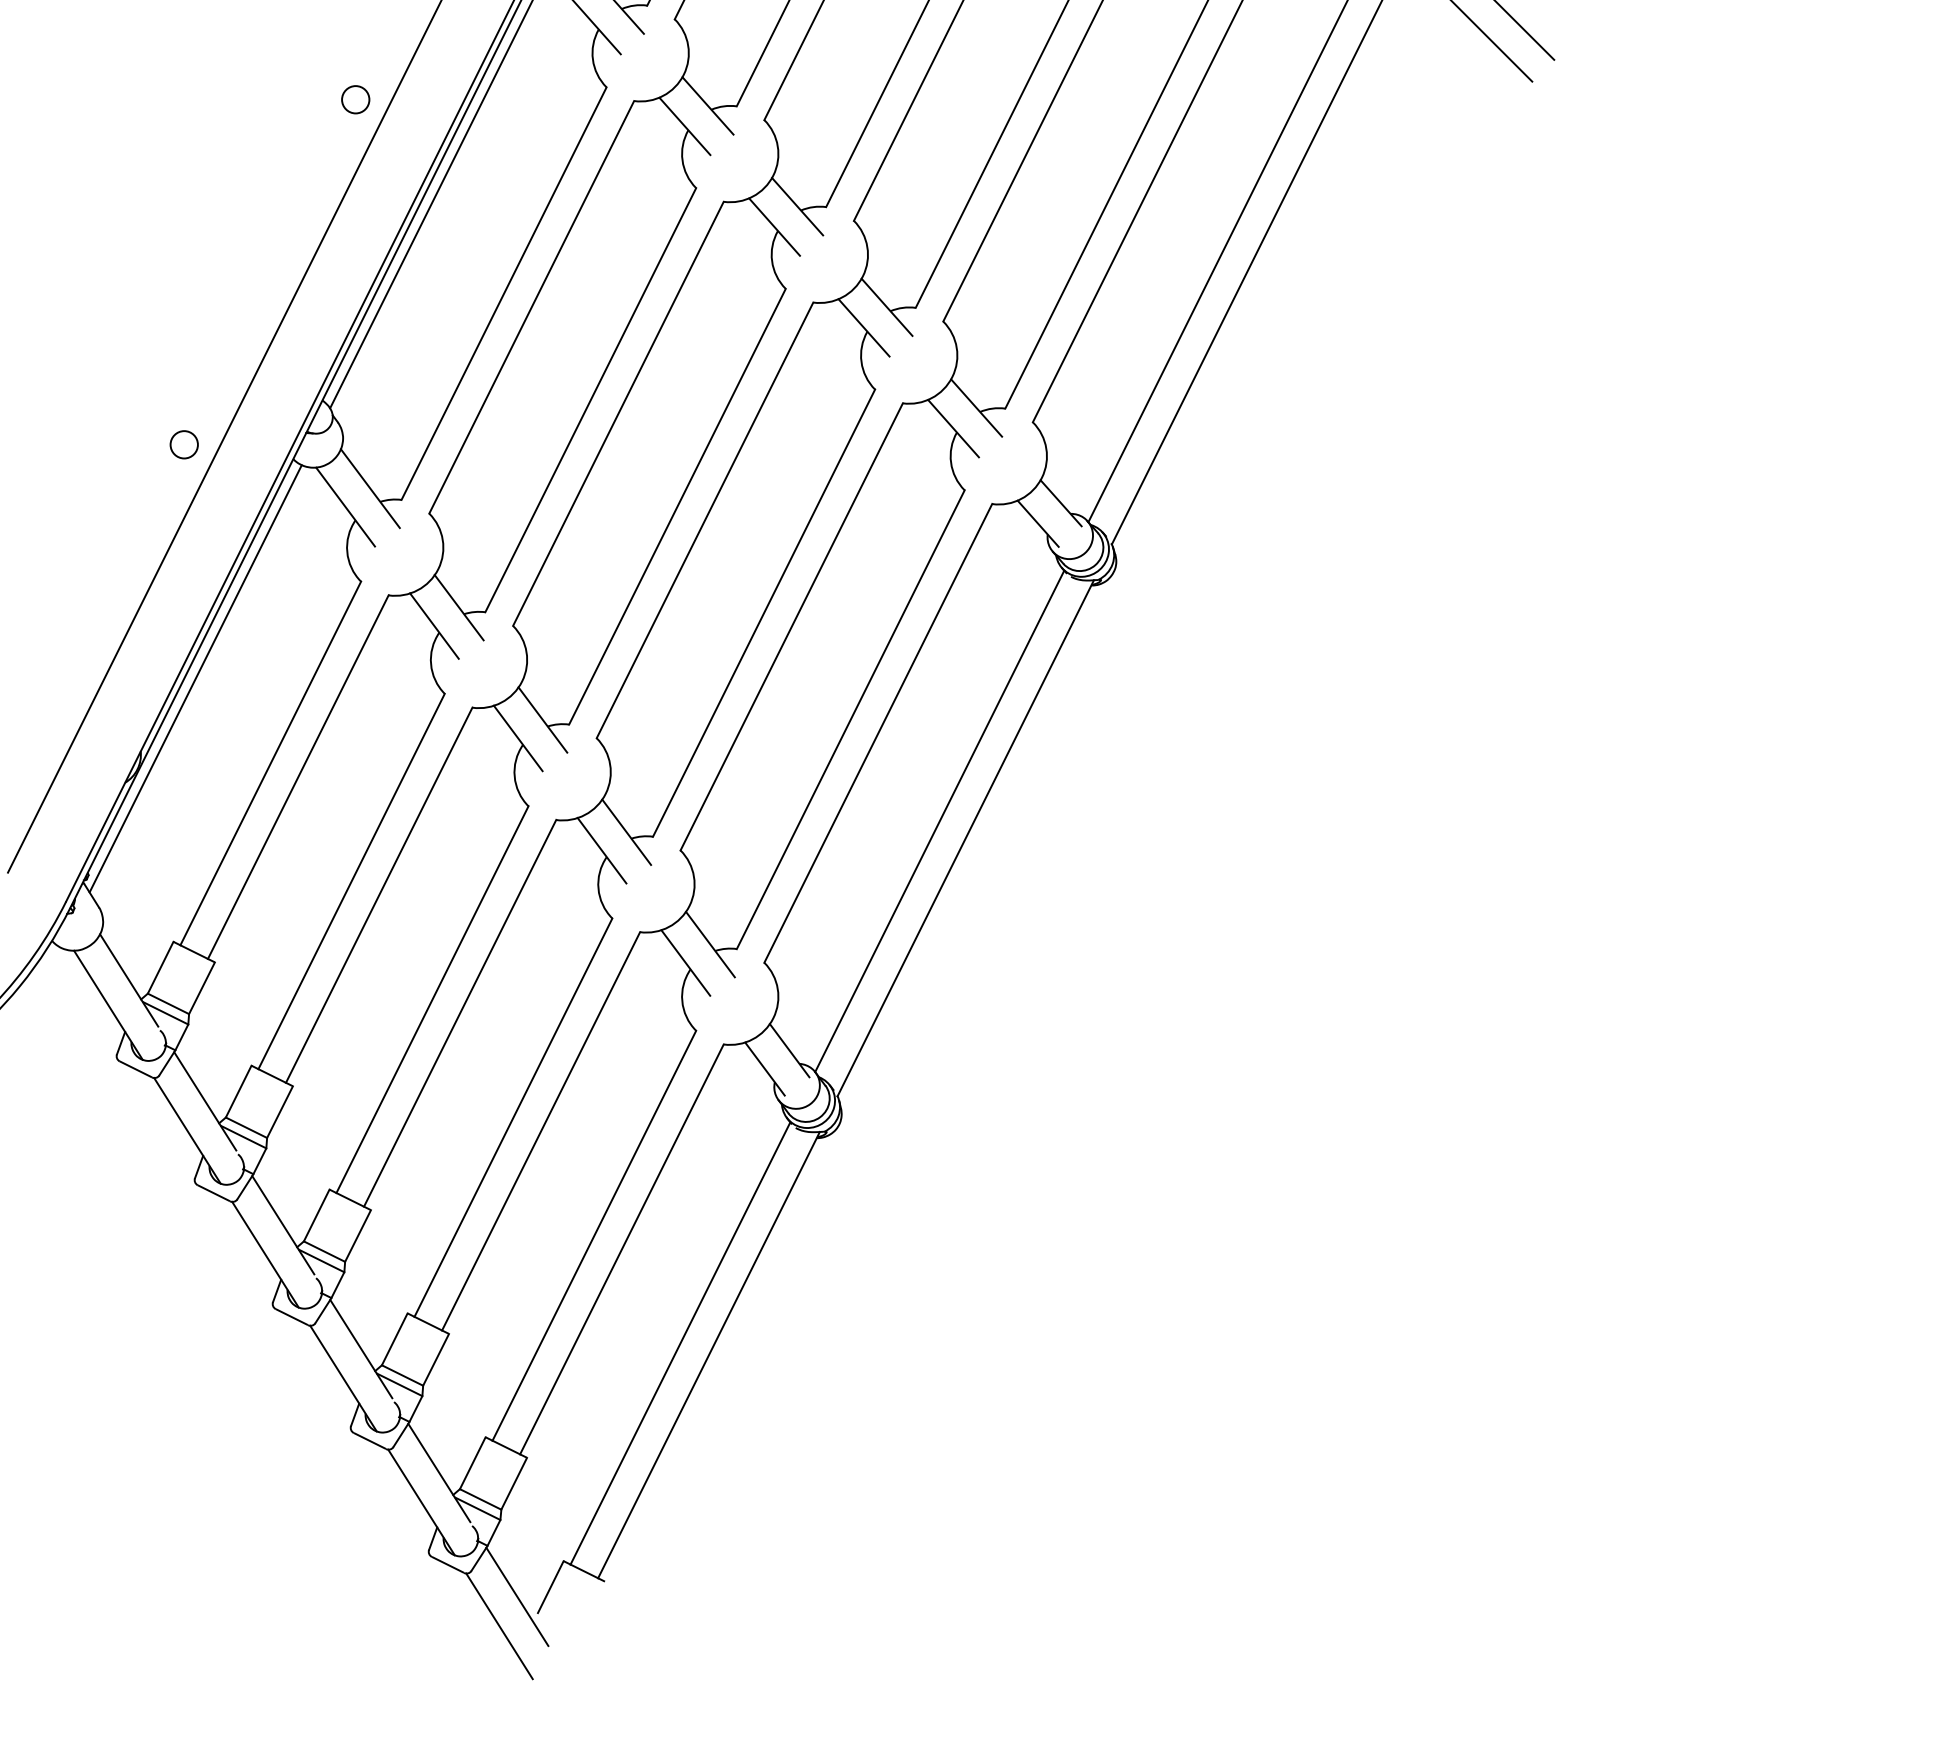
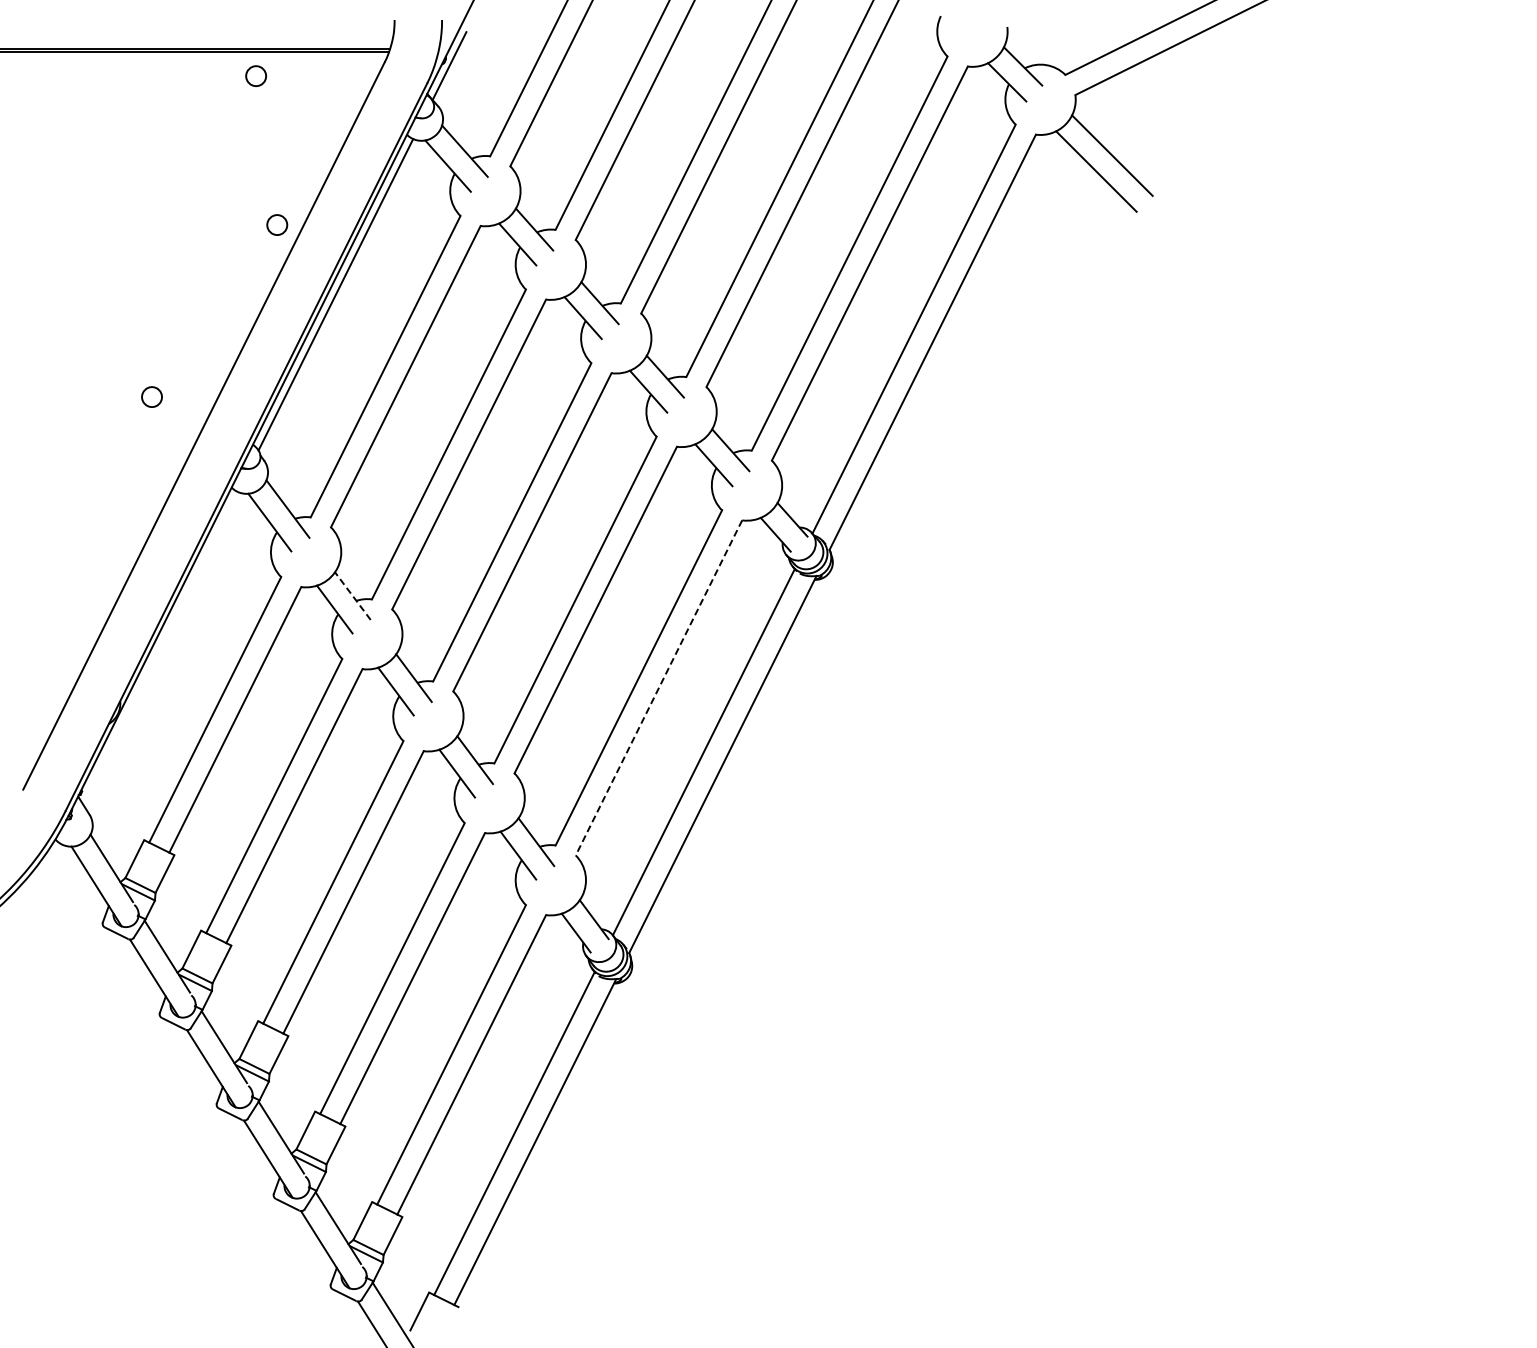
circle: (183, 443) -> (151, 396), moved
line: (458, 608) -> (352, 596), solid -> dashed
line: (194, 679) -> (159, 648), removed
line: (877, 734) -> (658, 688), solid -> dashed

